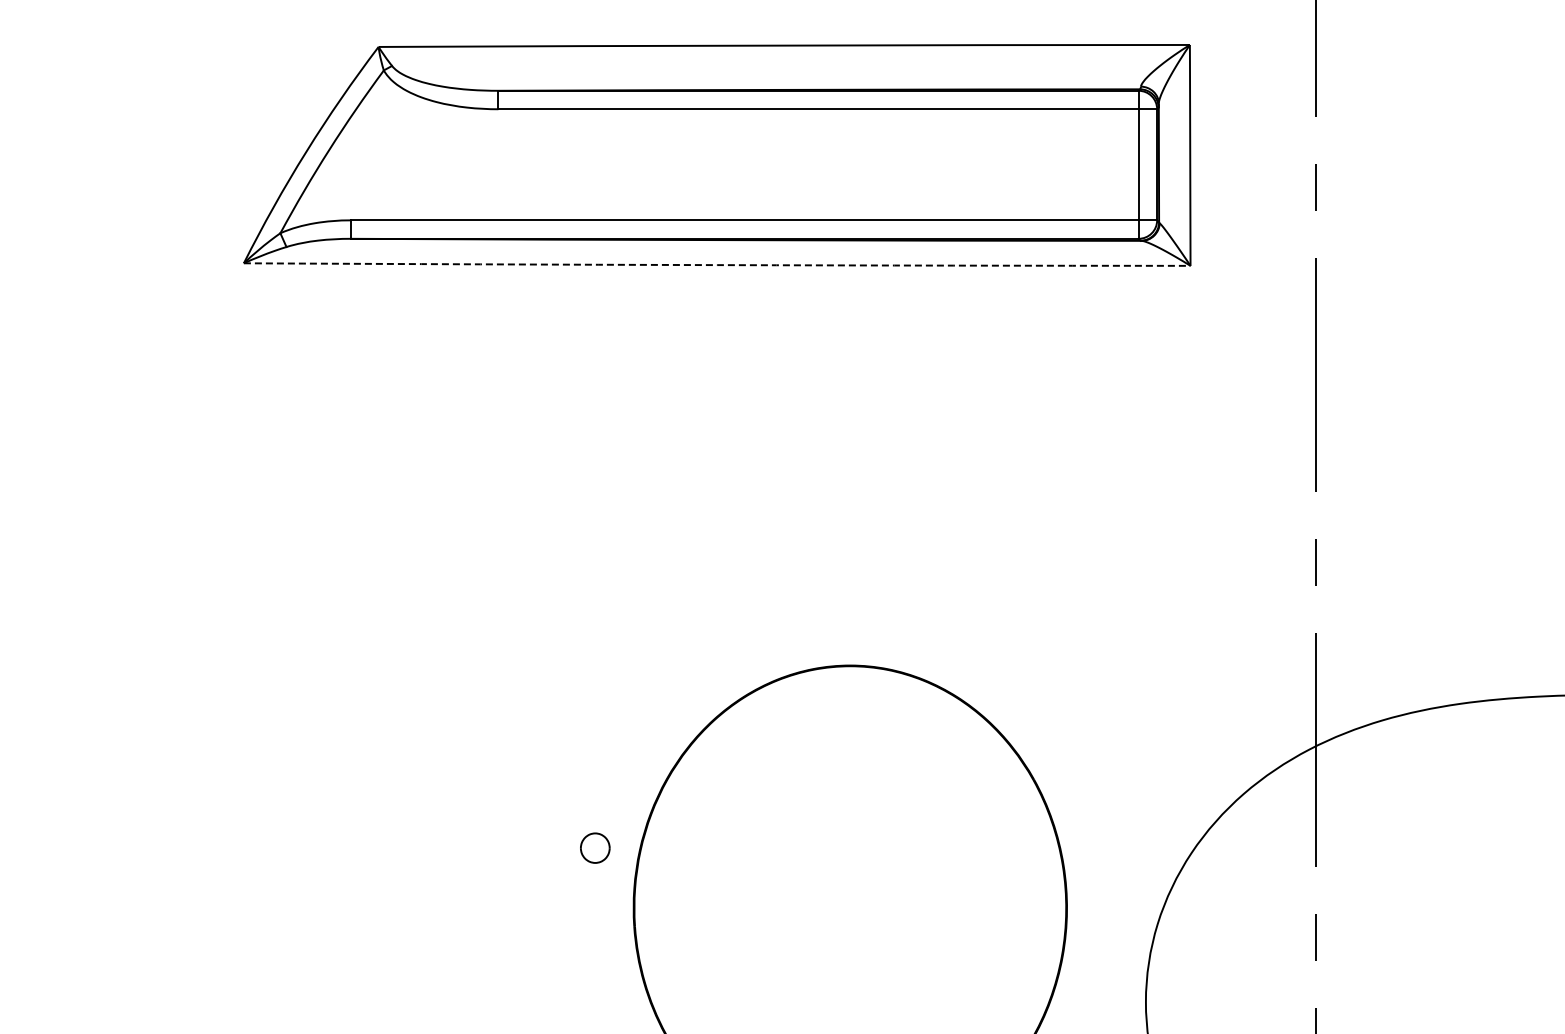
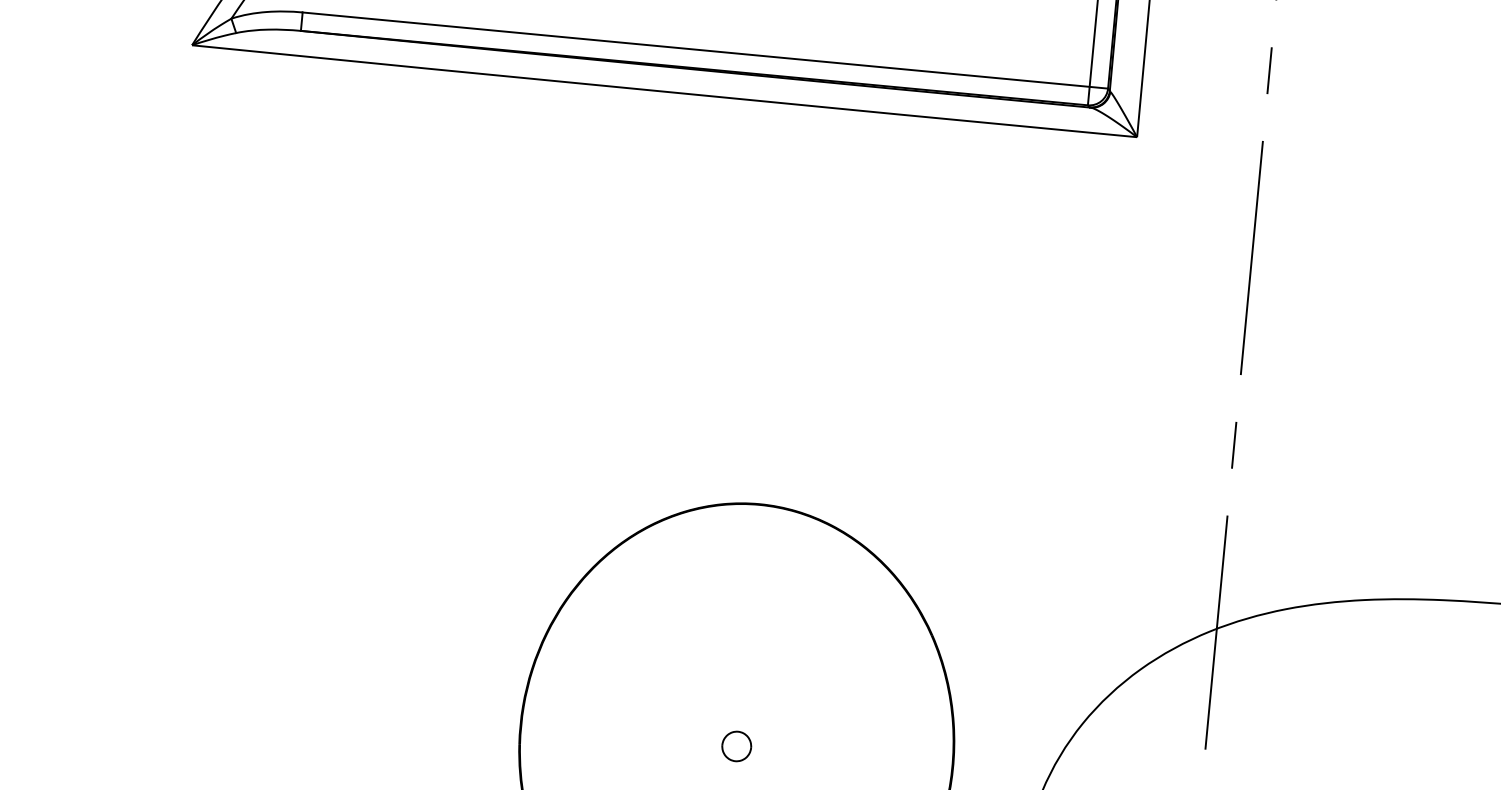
arc: (717, 265) -> (664, 92), dashed -> solid
part: (595, 847) -> (737, 745), moved

